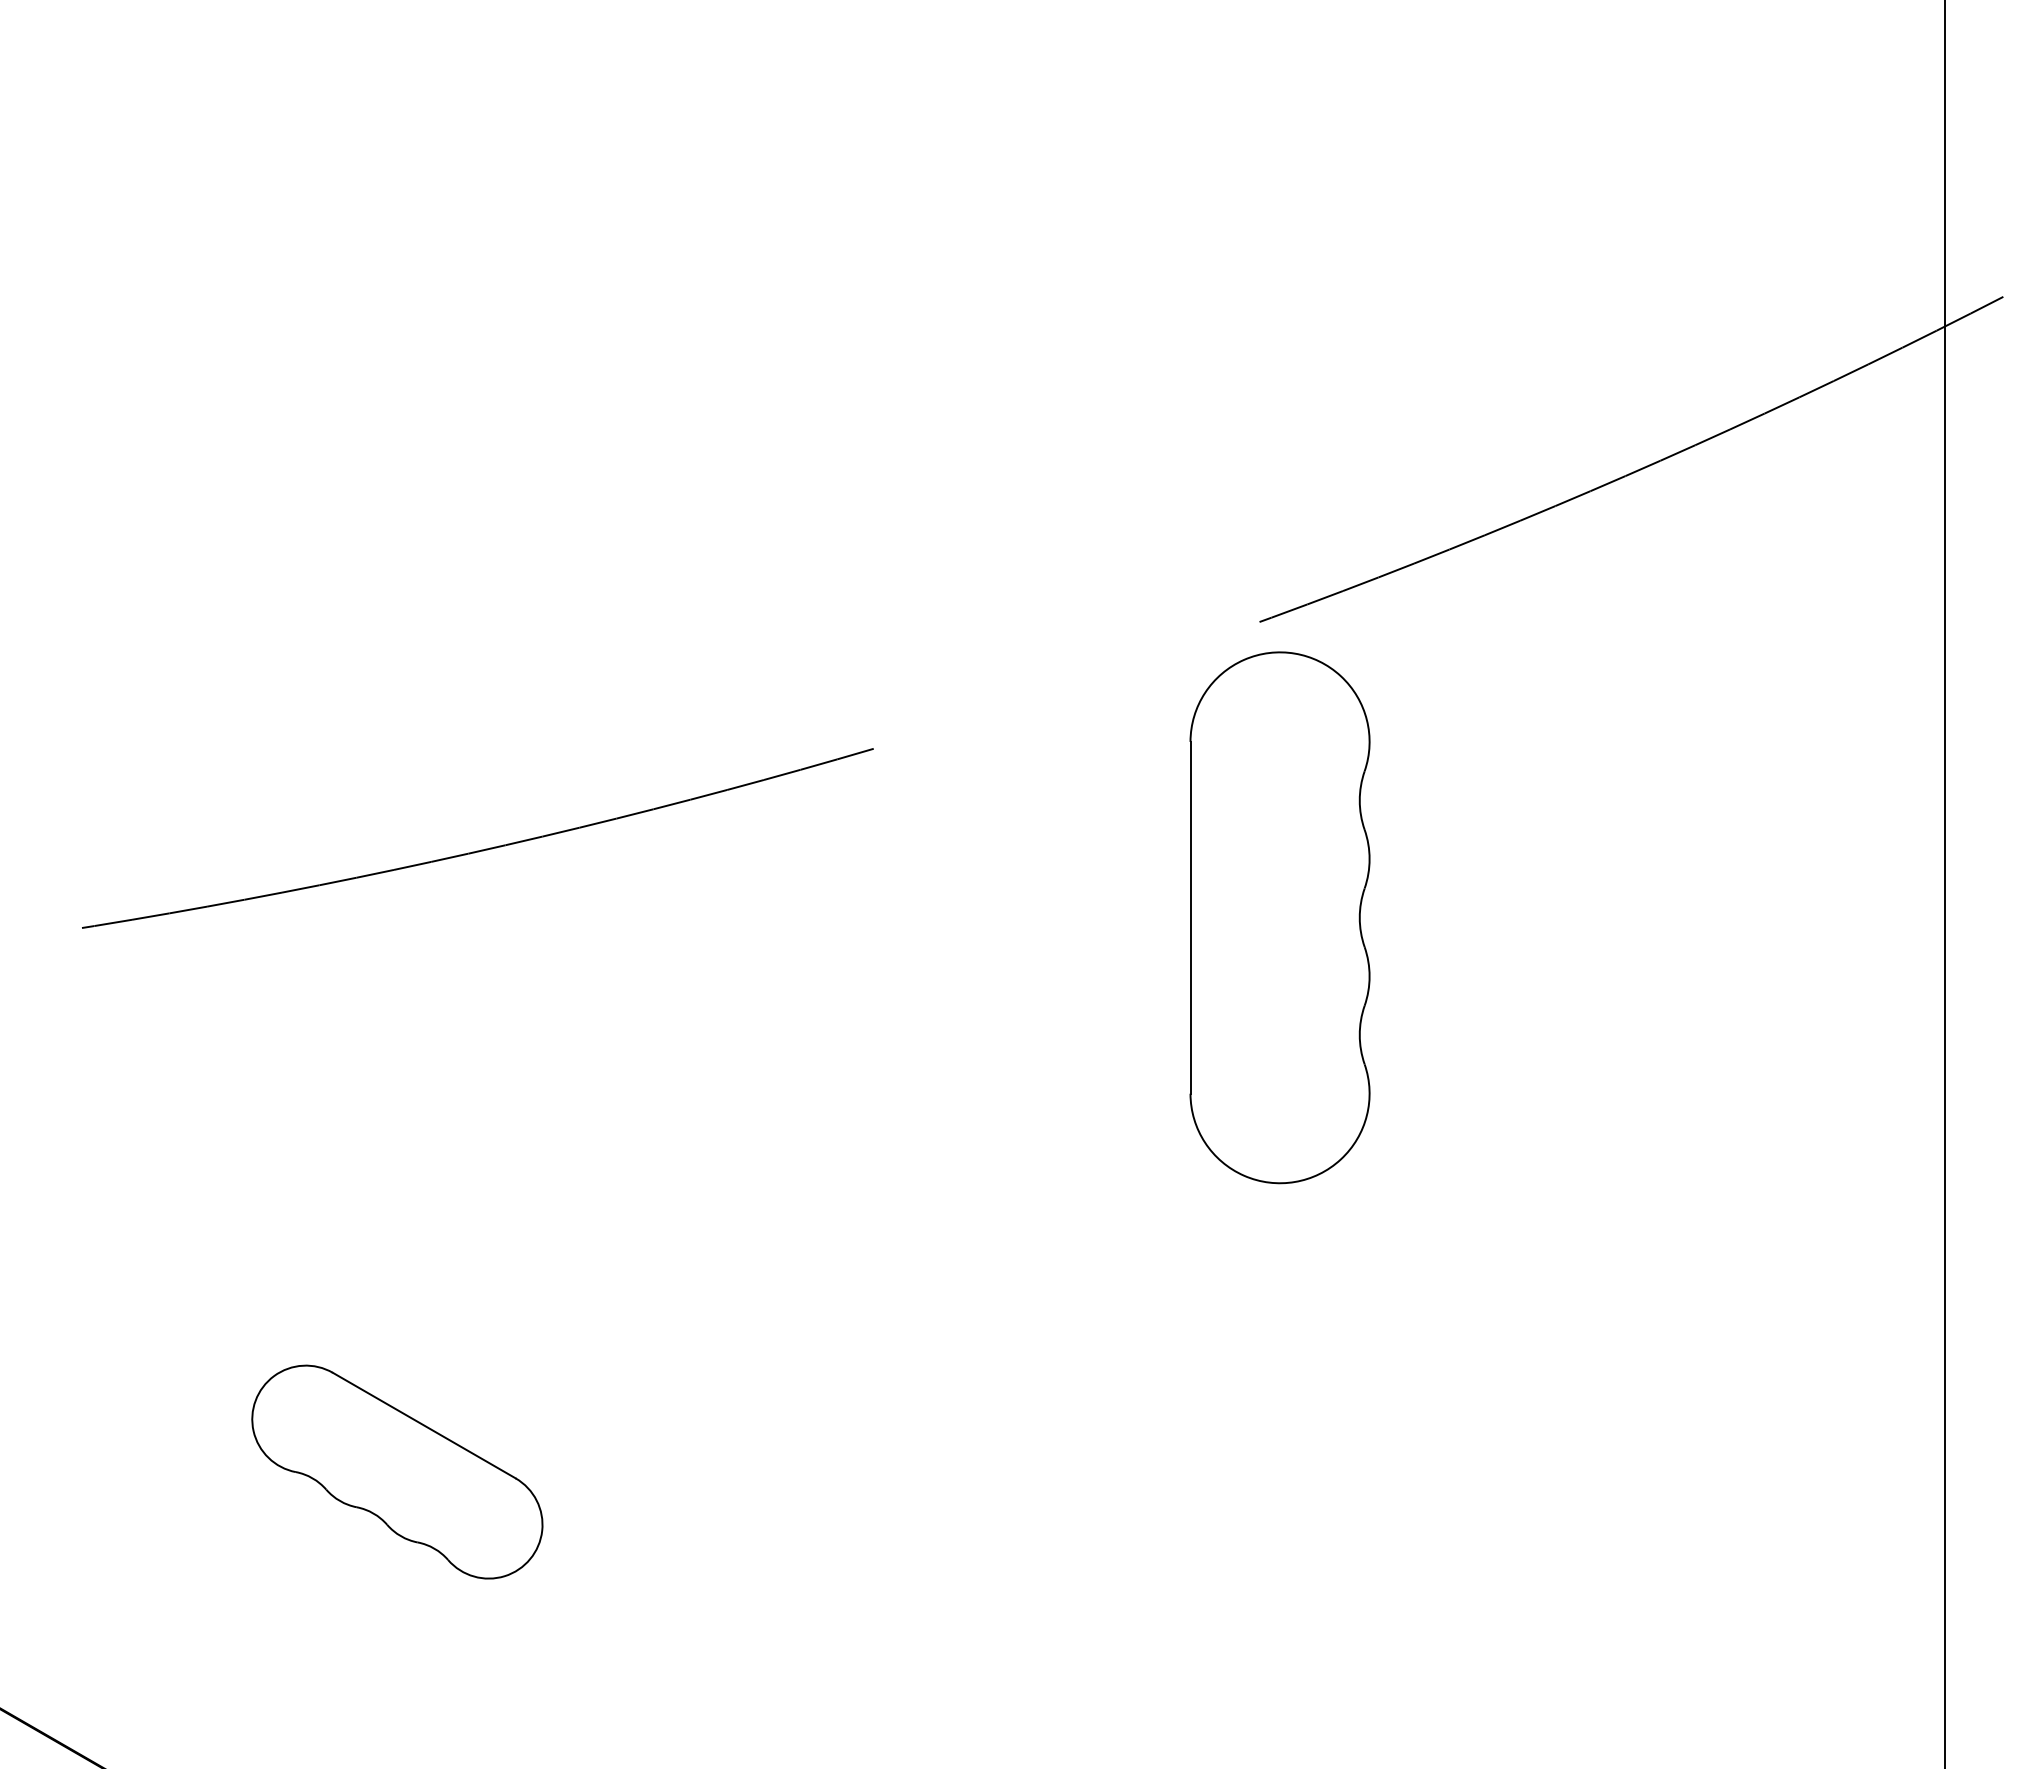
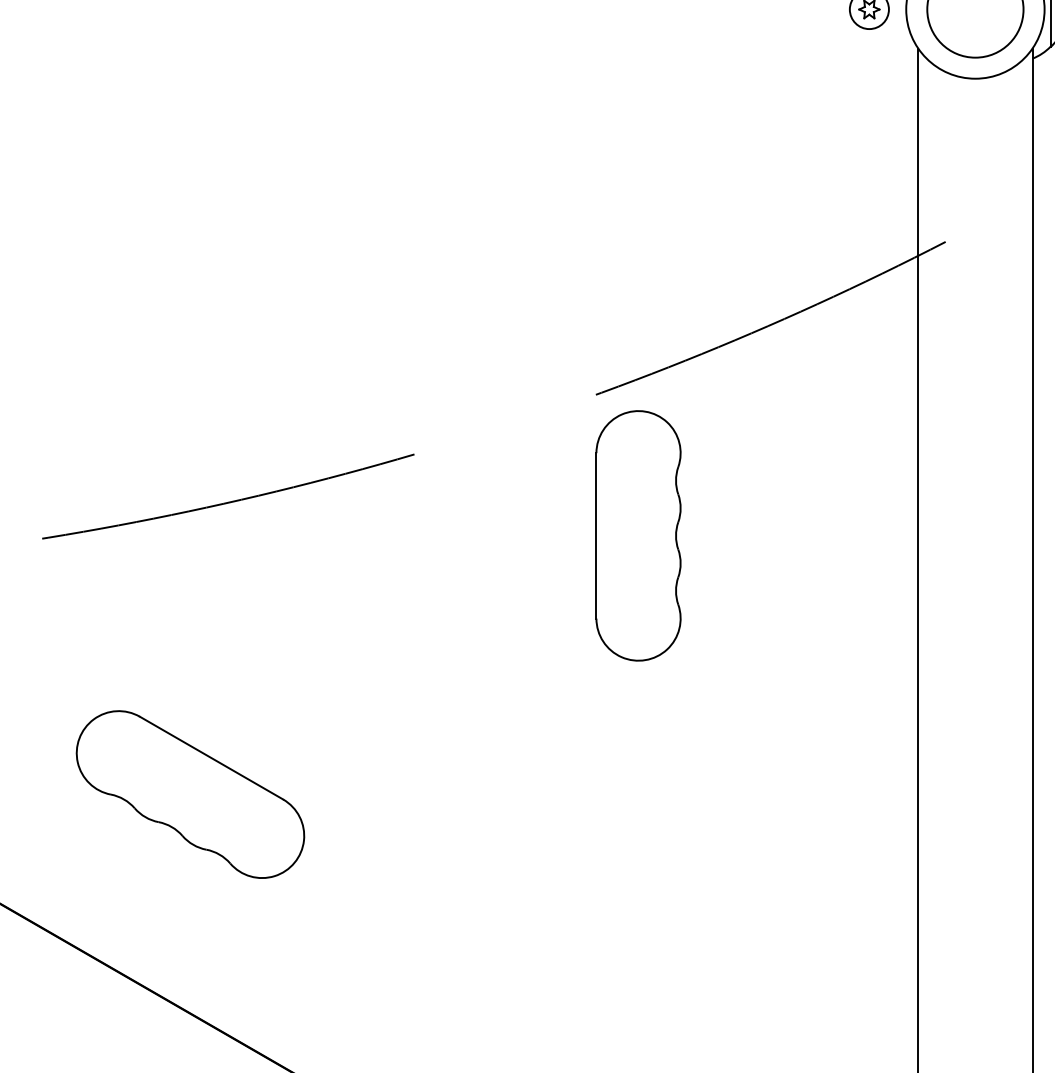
part: (1279, 916) -> (638, 535), moved
part: (397, 1471) -> (190, 794), size x1.67

